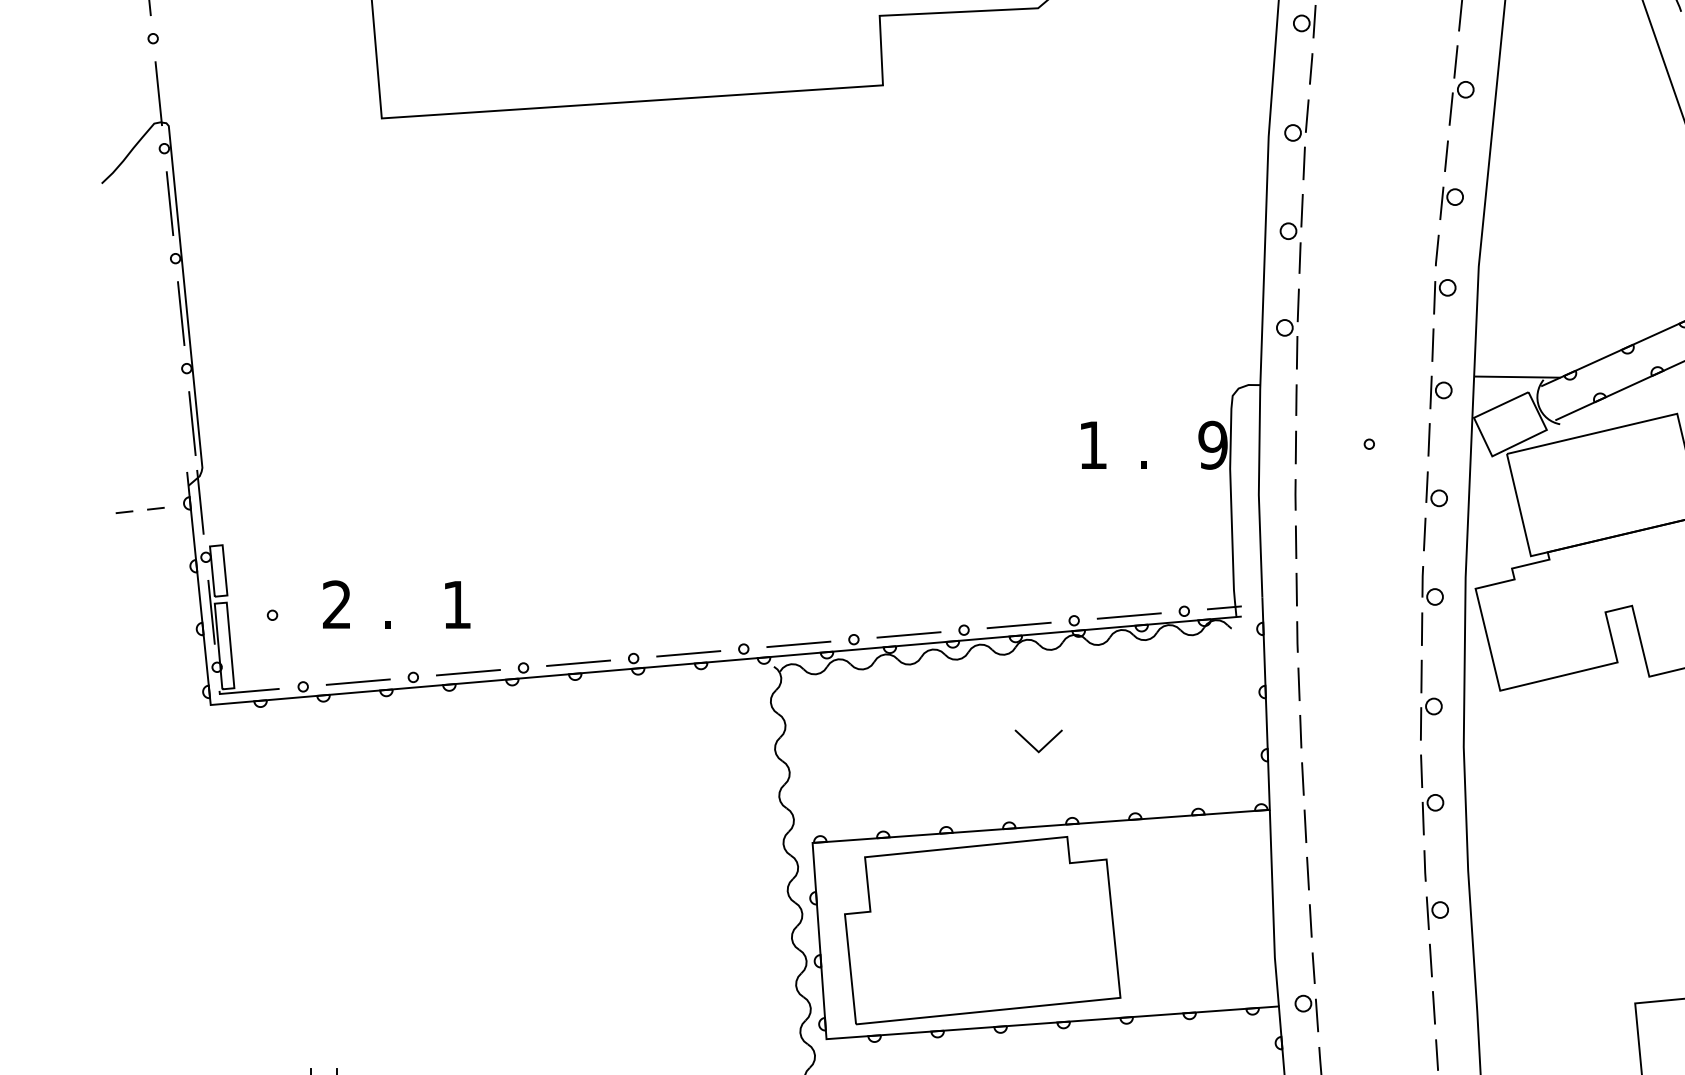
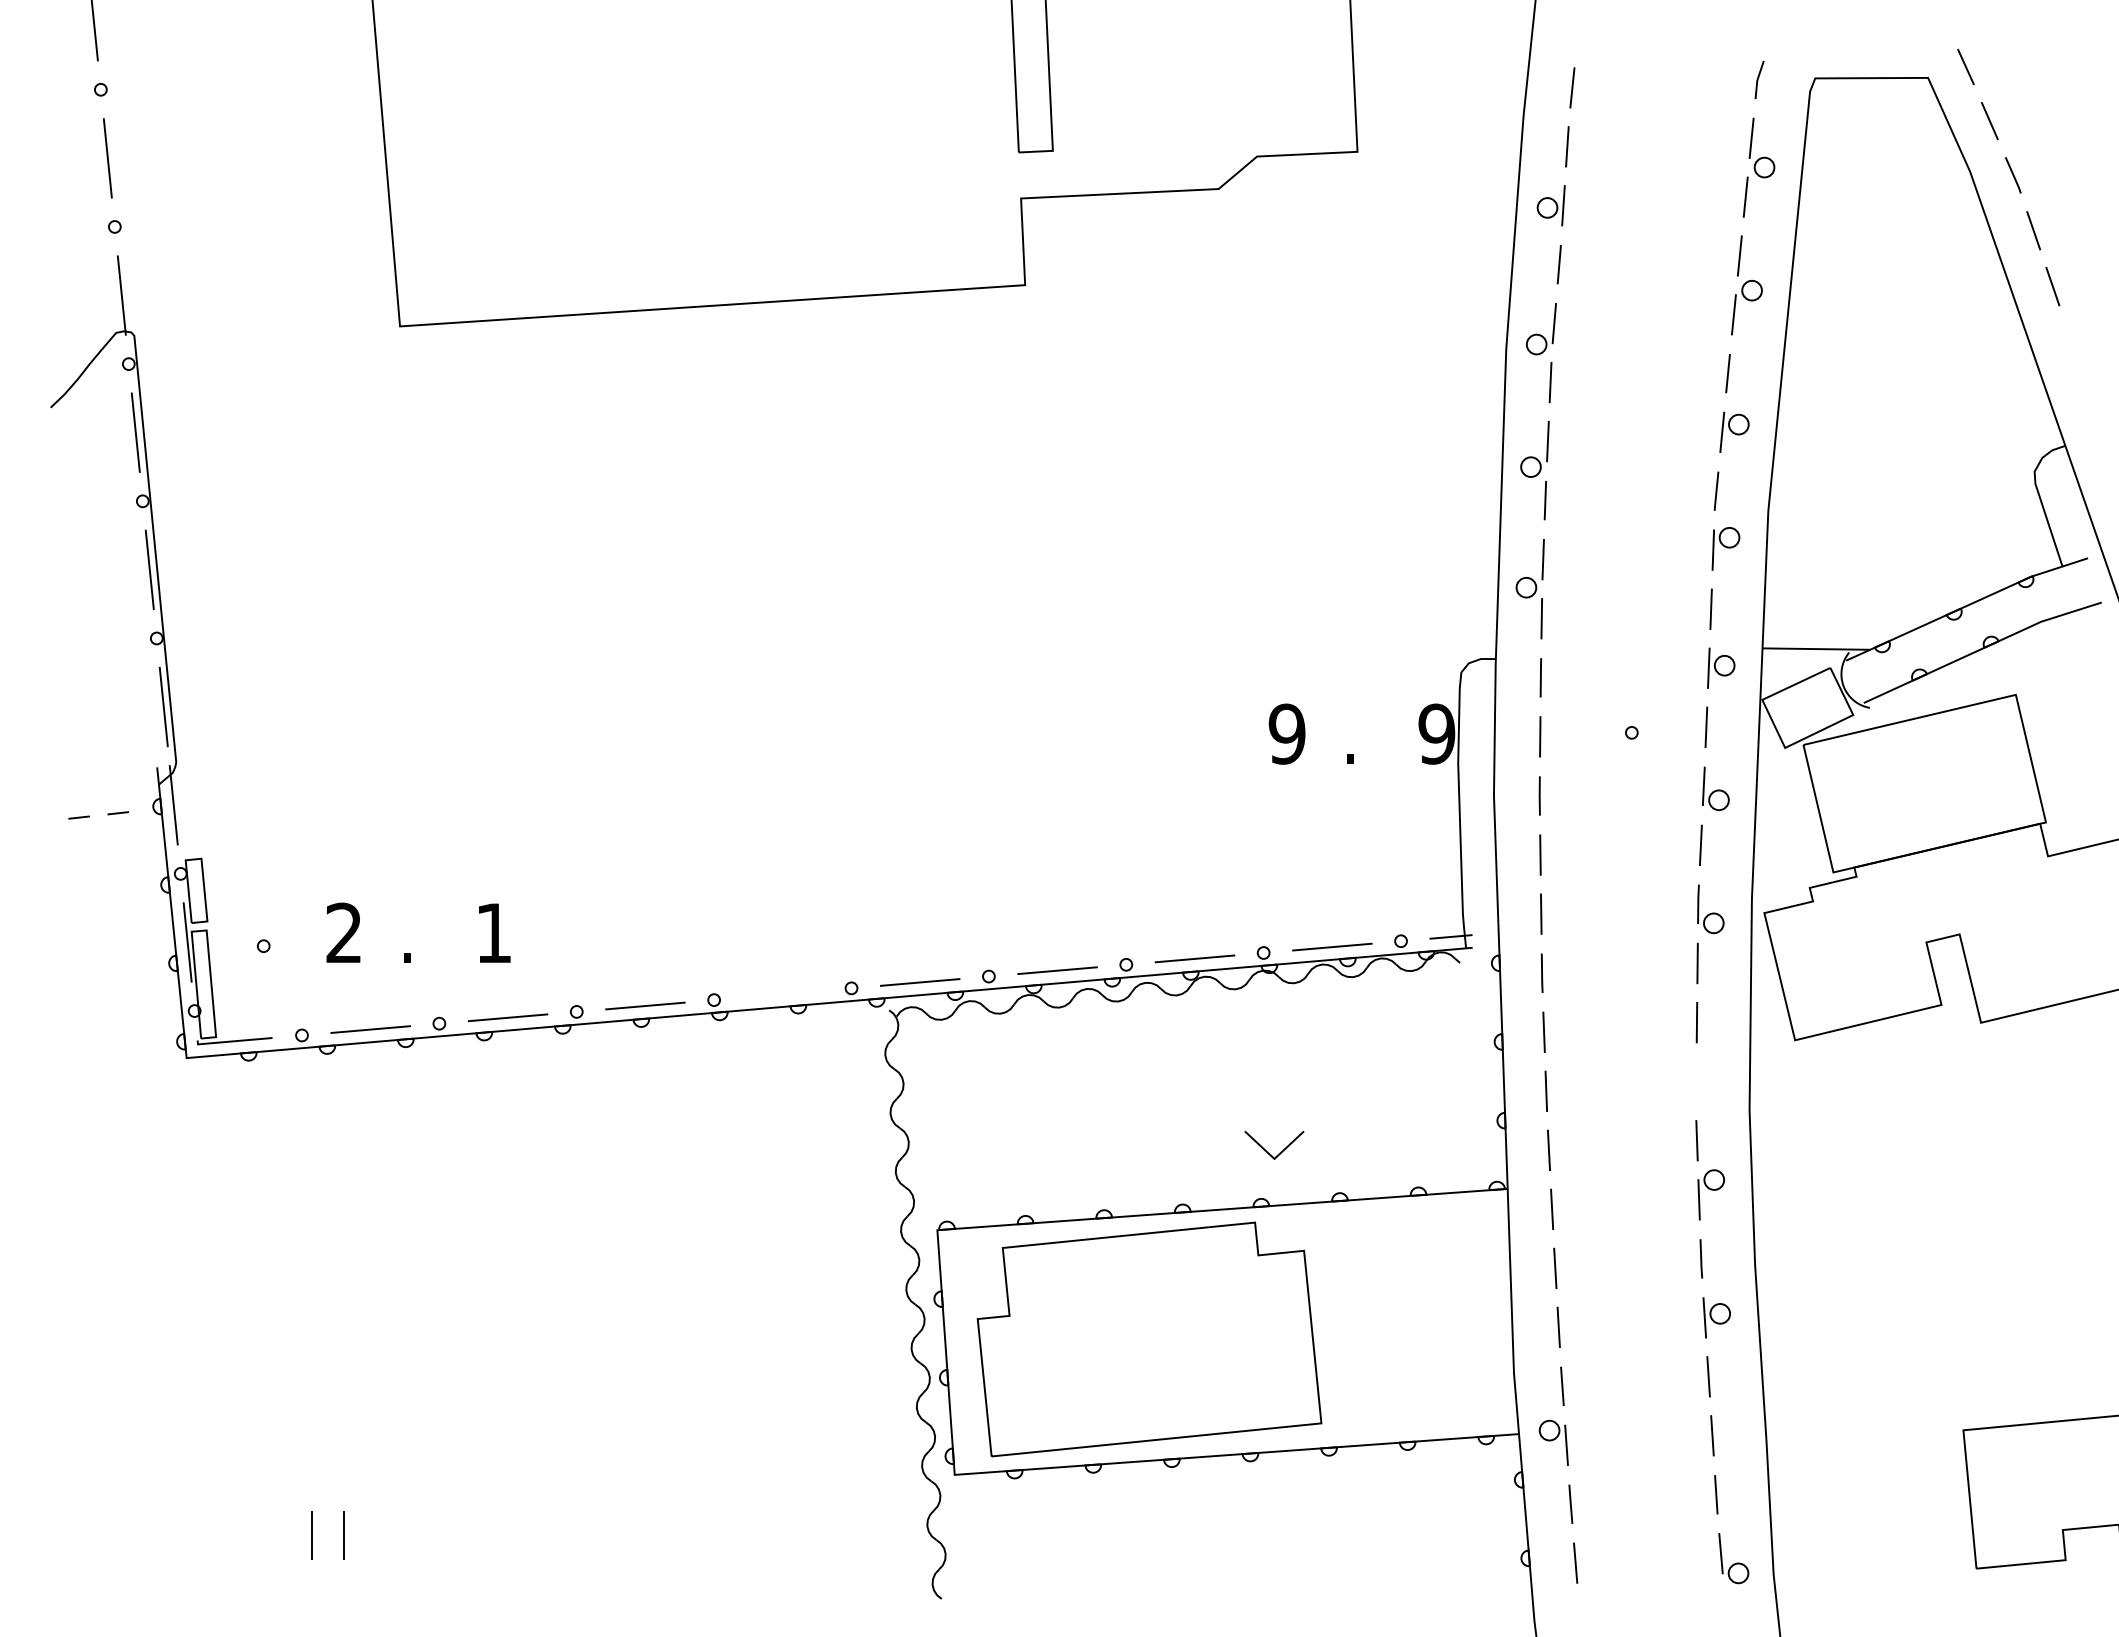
text: (1092, 444) -> (1286, 733), 1 -> 9
line: (688, 653) -> (782, 993), removed
part: (1431, 718) -> (1709, 1075), removed
line: (1042, 747) -> (1279, 1152), moved

